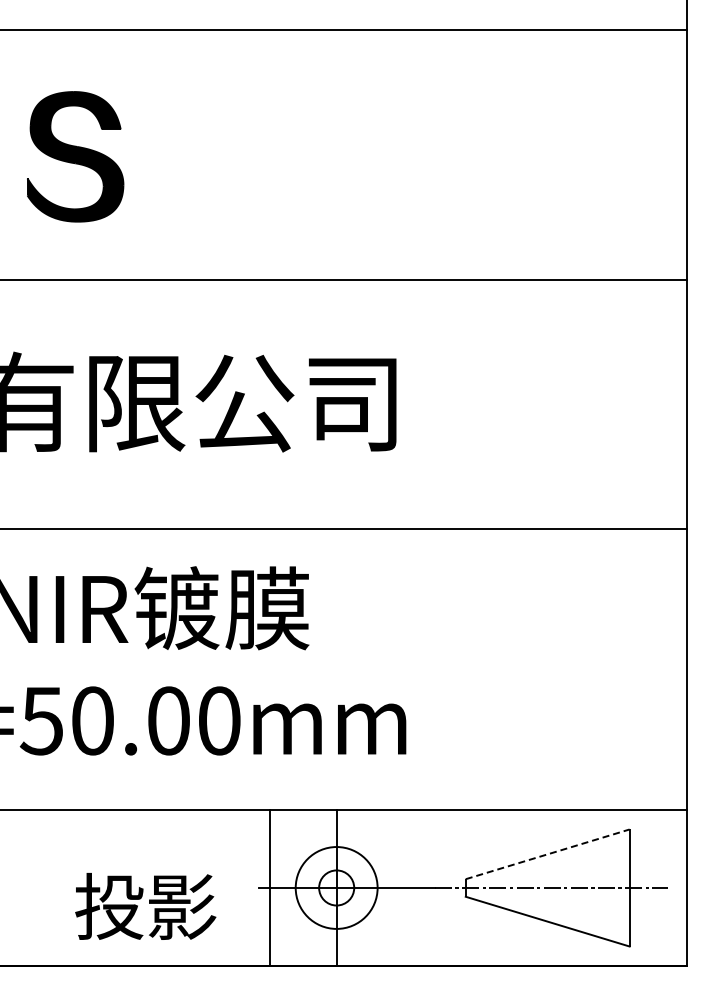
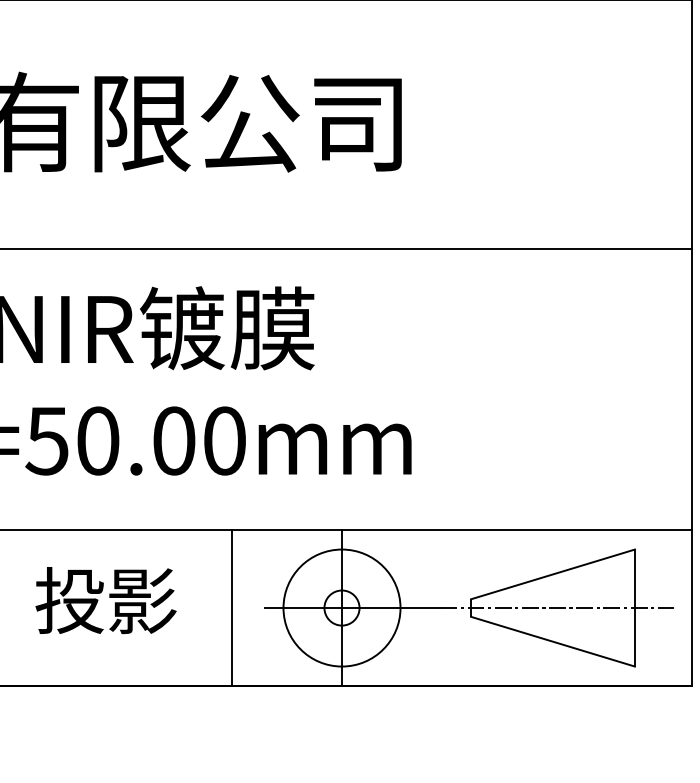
line: (547, 854) -> (552, 574), dashed -> solid
line: (270, 887) -> (232, 607), moved
circle: (336, 887) -> (341, 607), size x1.43
text: (145, 906) -> (105, 600), moved

